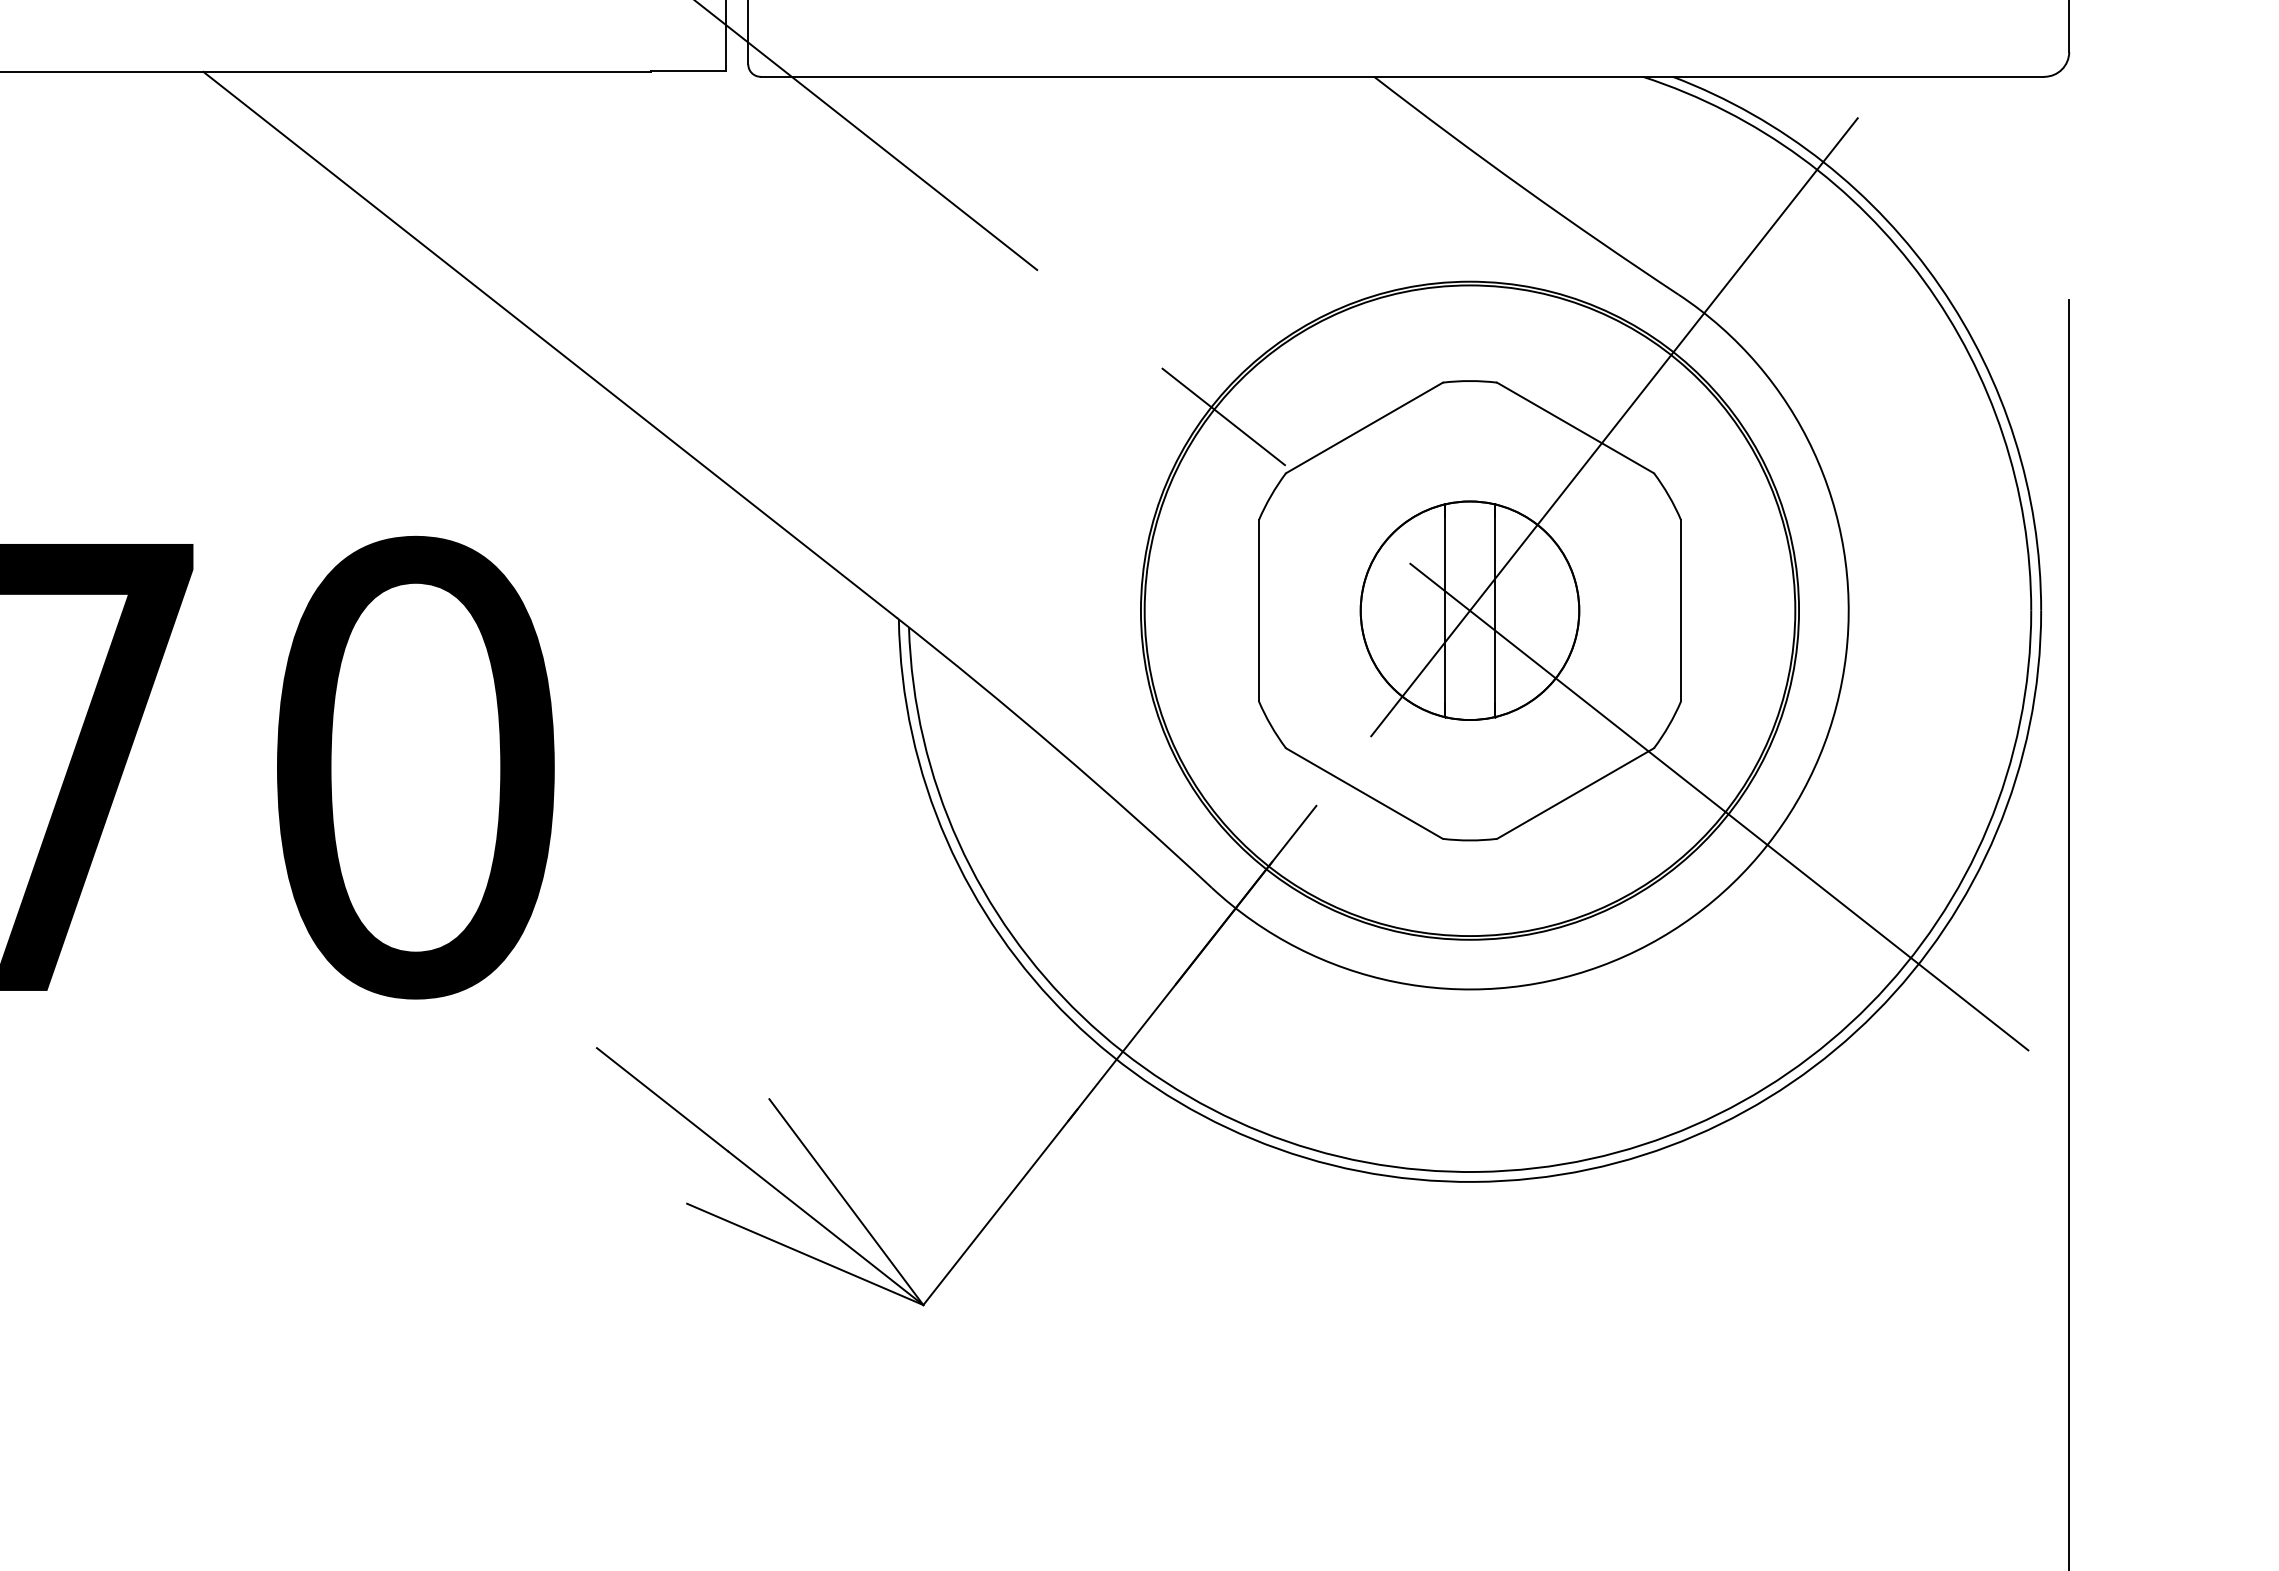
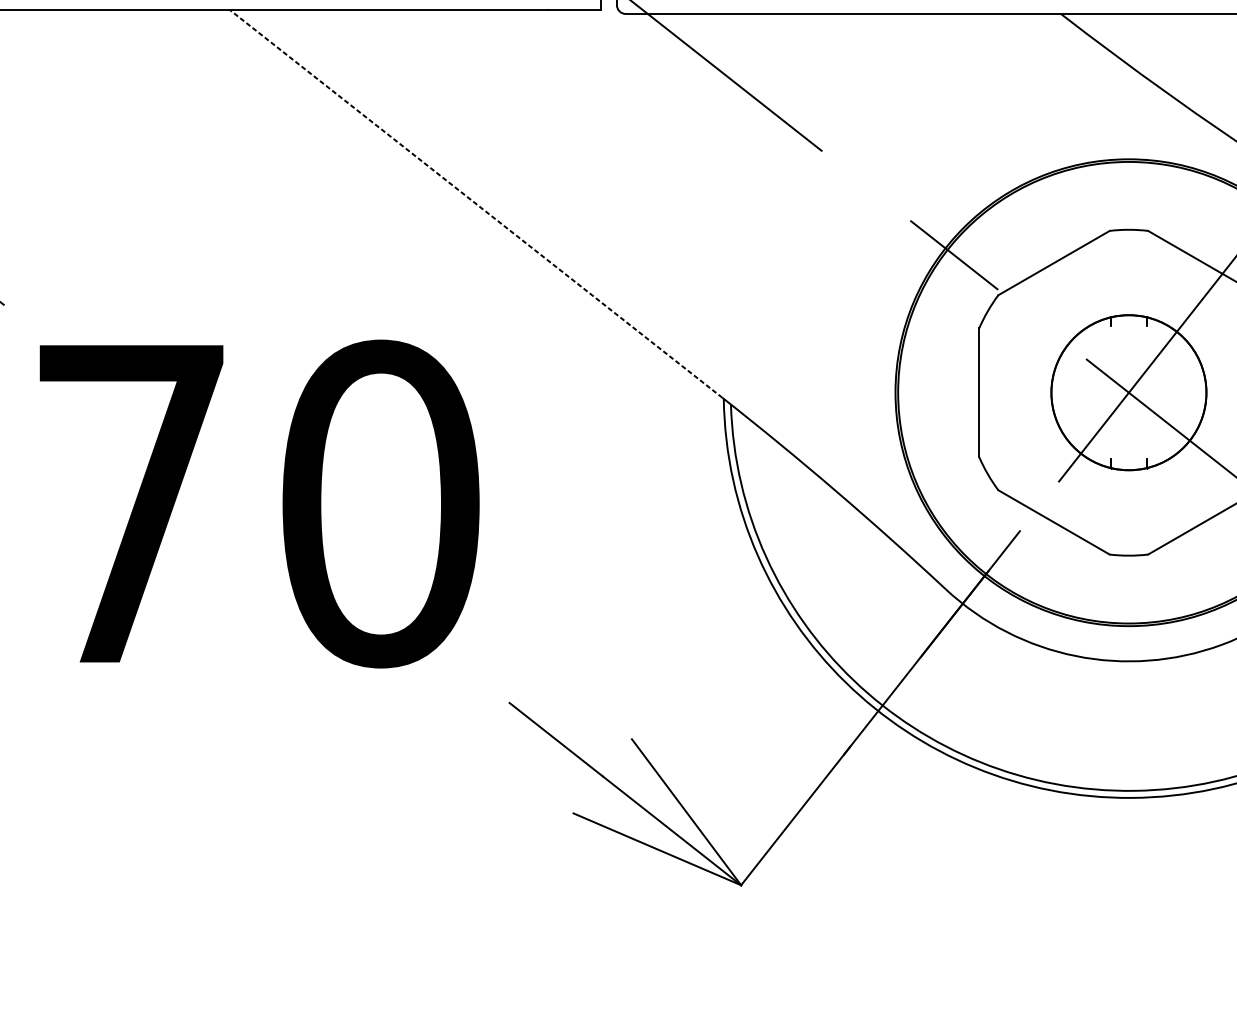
line: (549, 344) -> (475, 203), solid -> dashed
line: (1445, 610) -> (1111, 392), removed
line: (1494, 610) -> (1146, 392), removed

